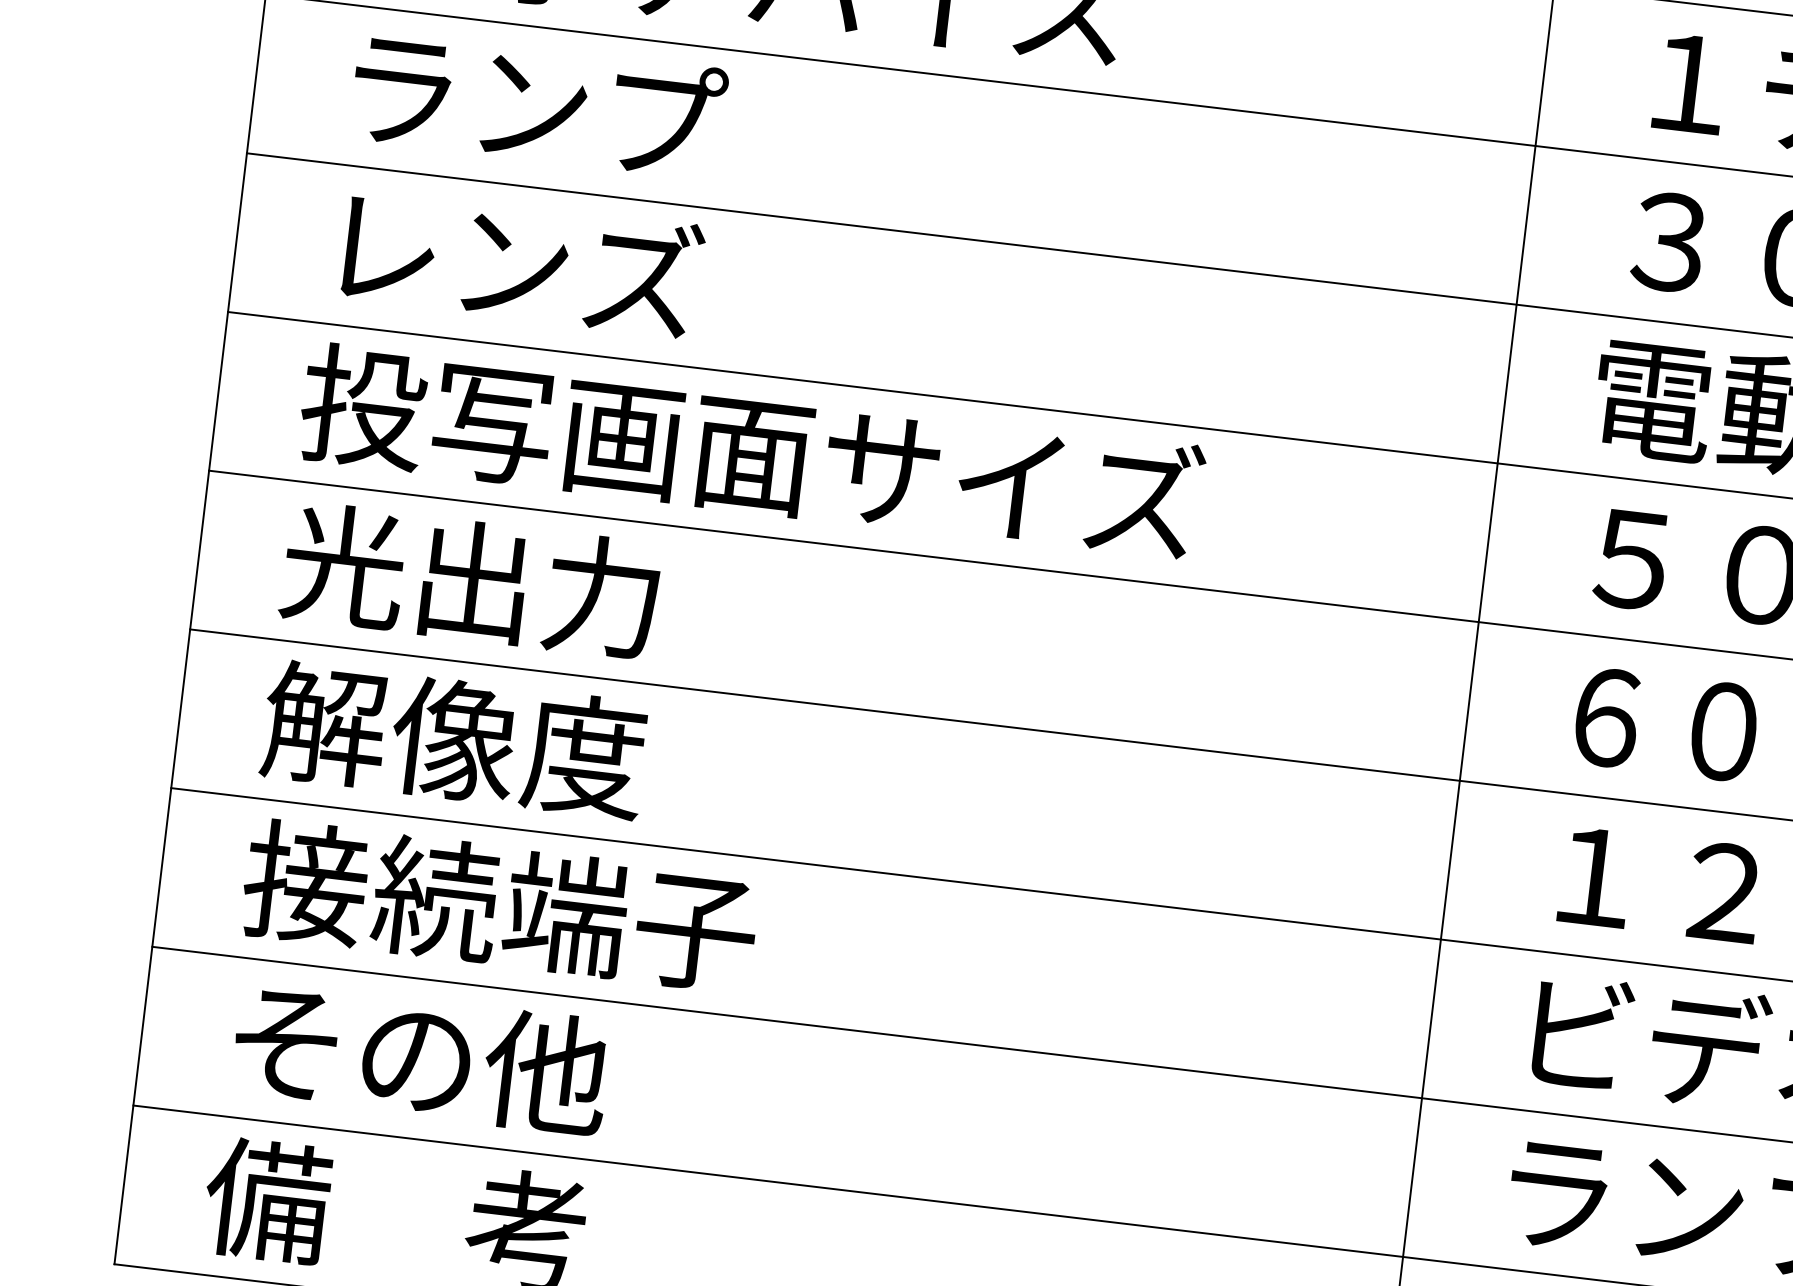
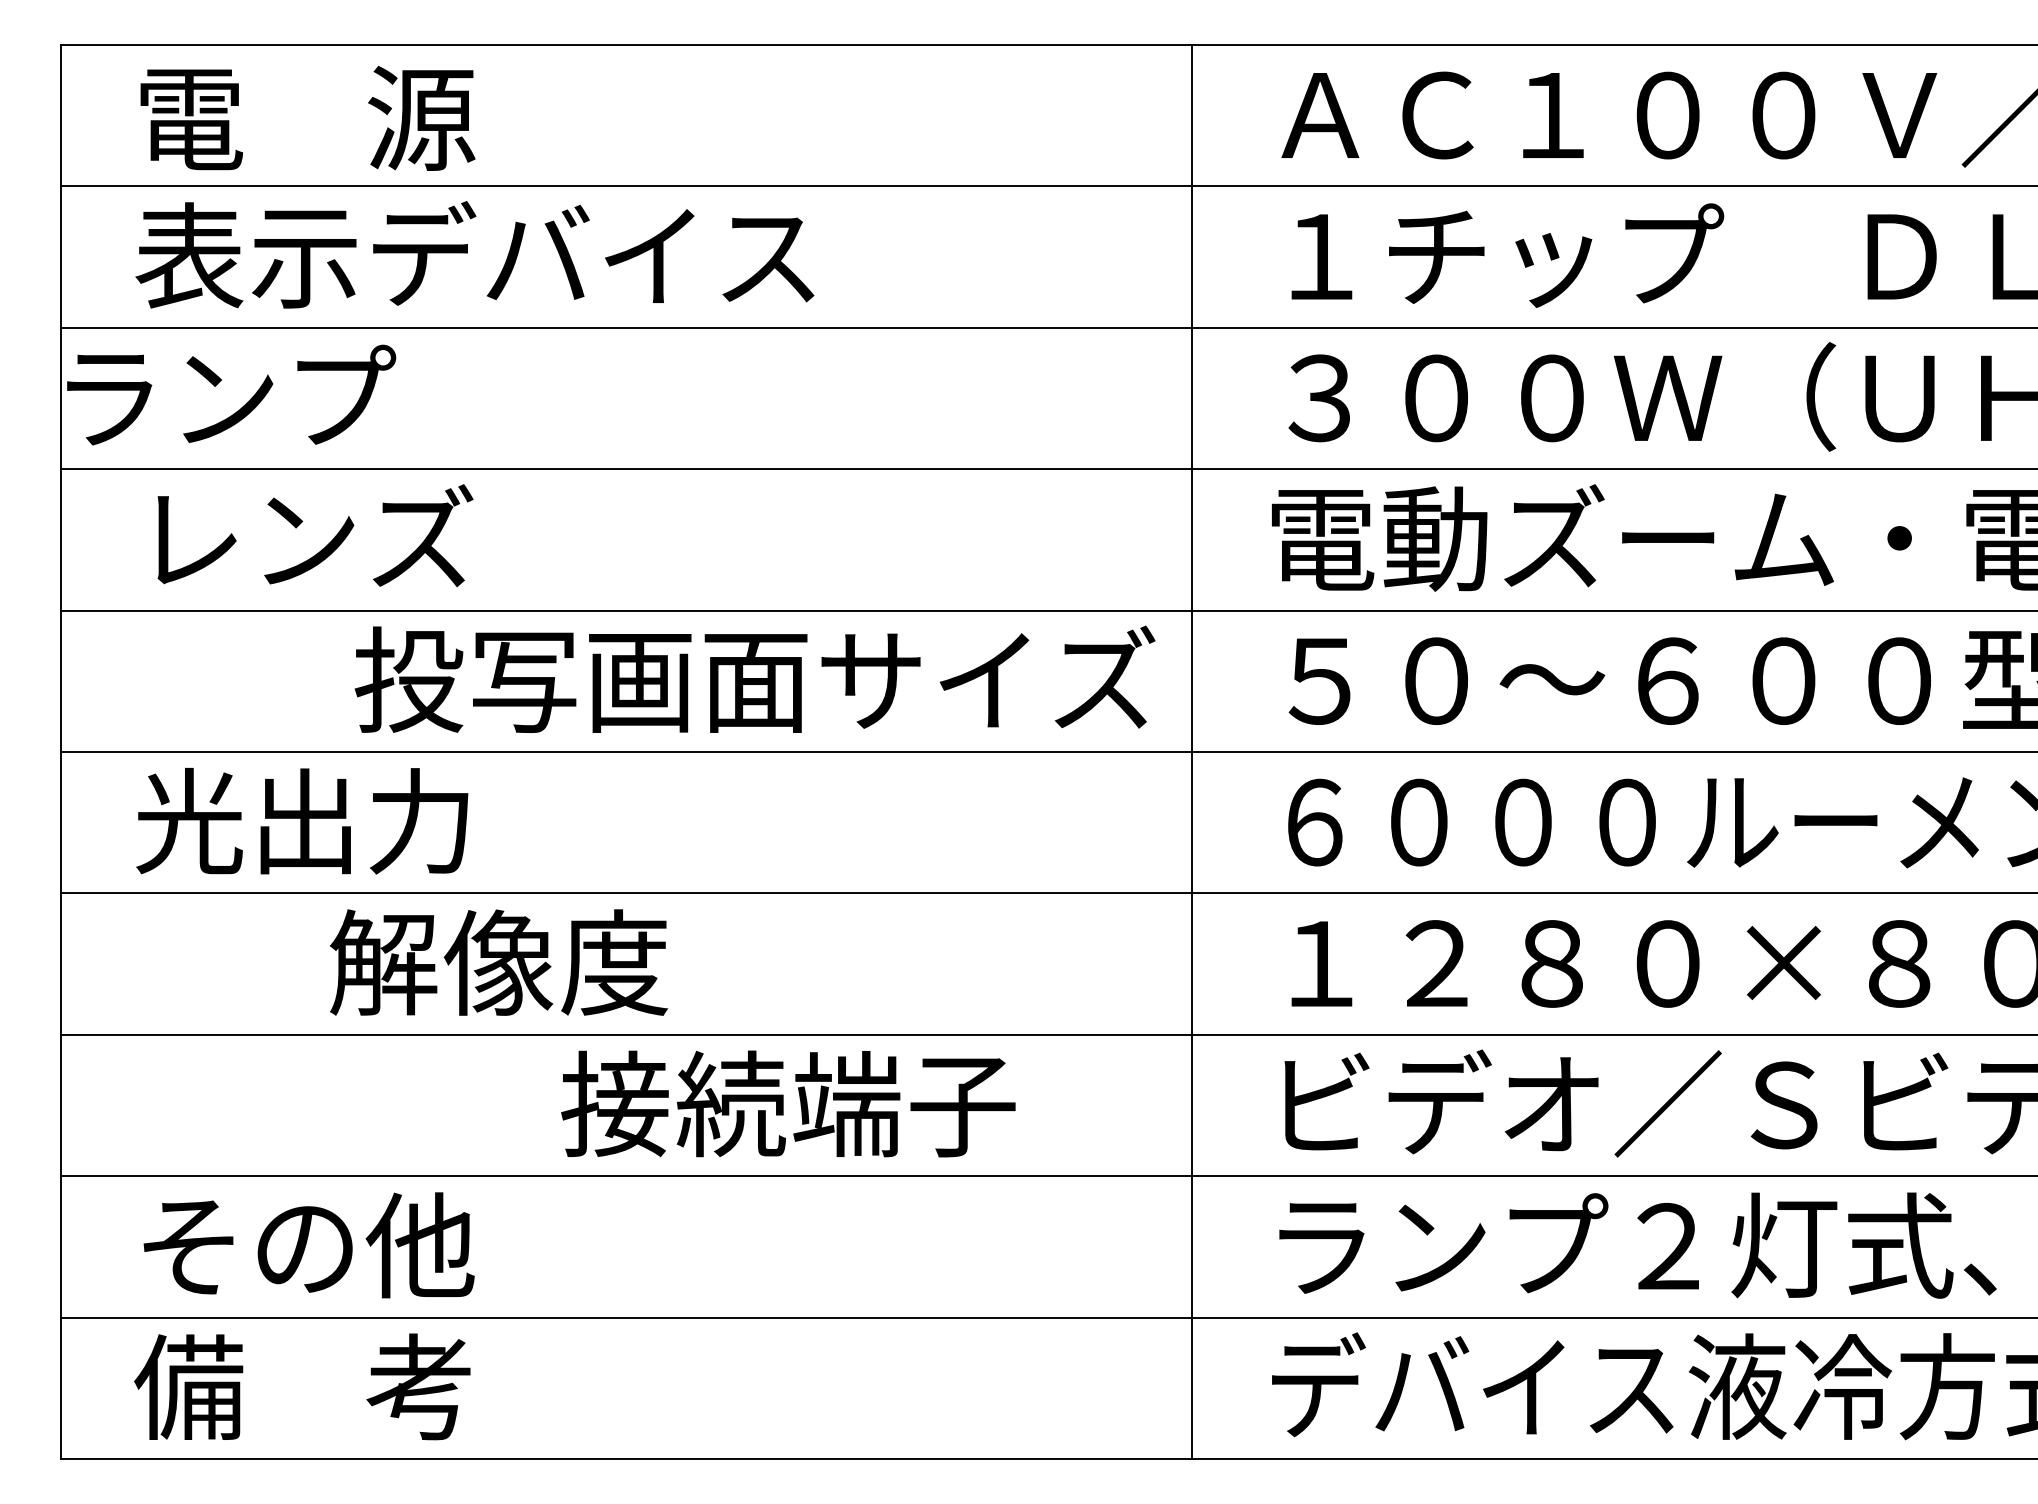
text: (539, 103) -> (231, 394), moved
text: (751, 451) -> (754, 678), moved
text: (455, 739) -> (499, 962), moved
text: (500, 905) -> (788, 1103), moved

